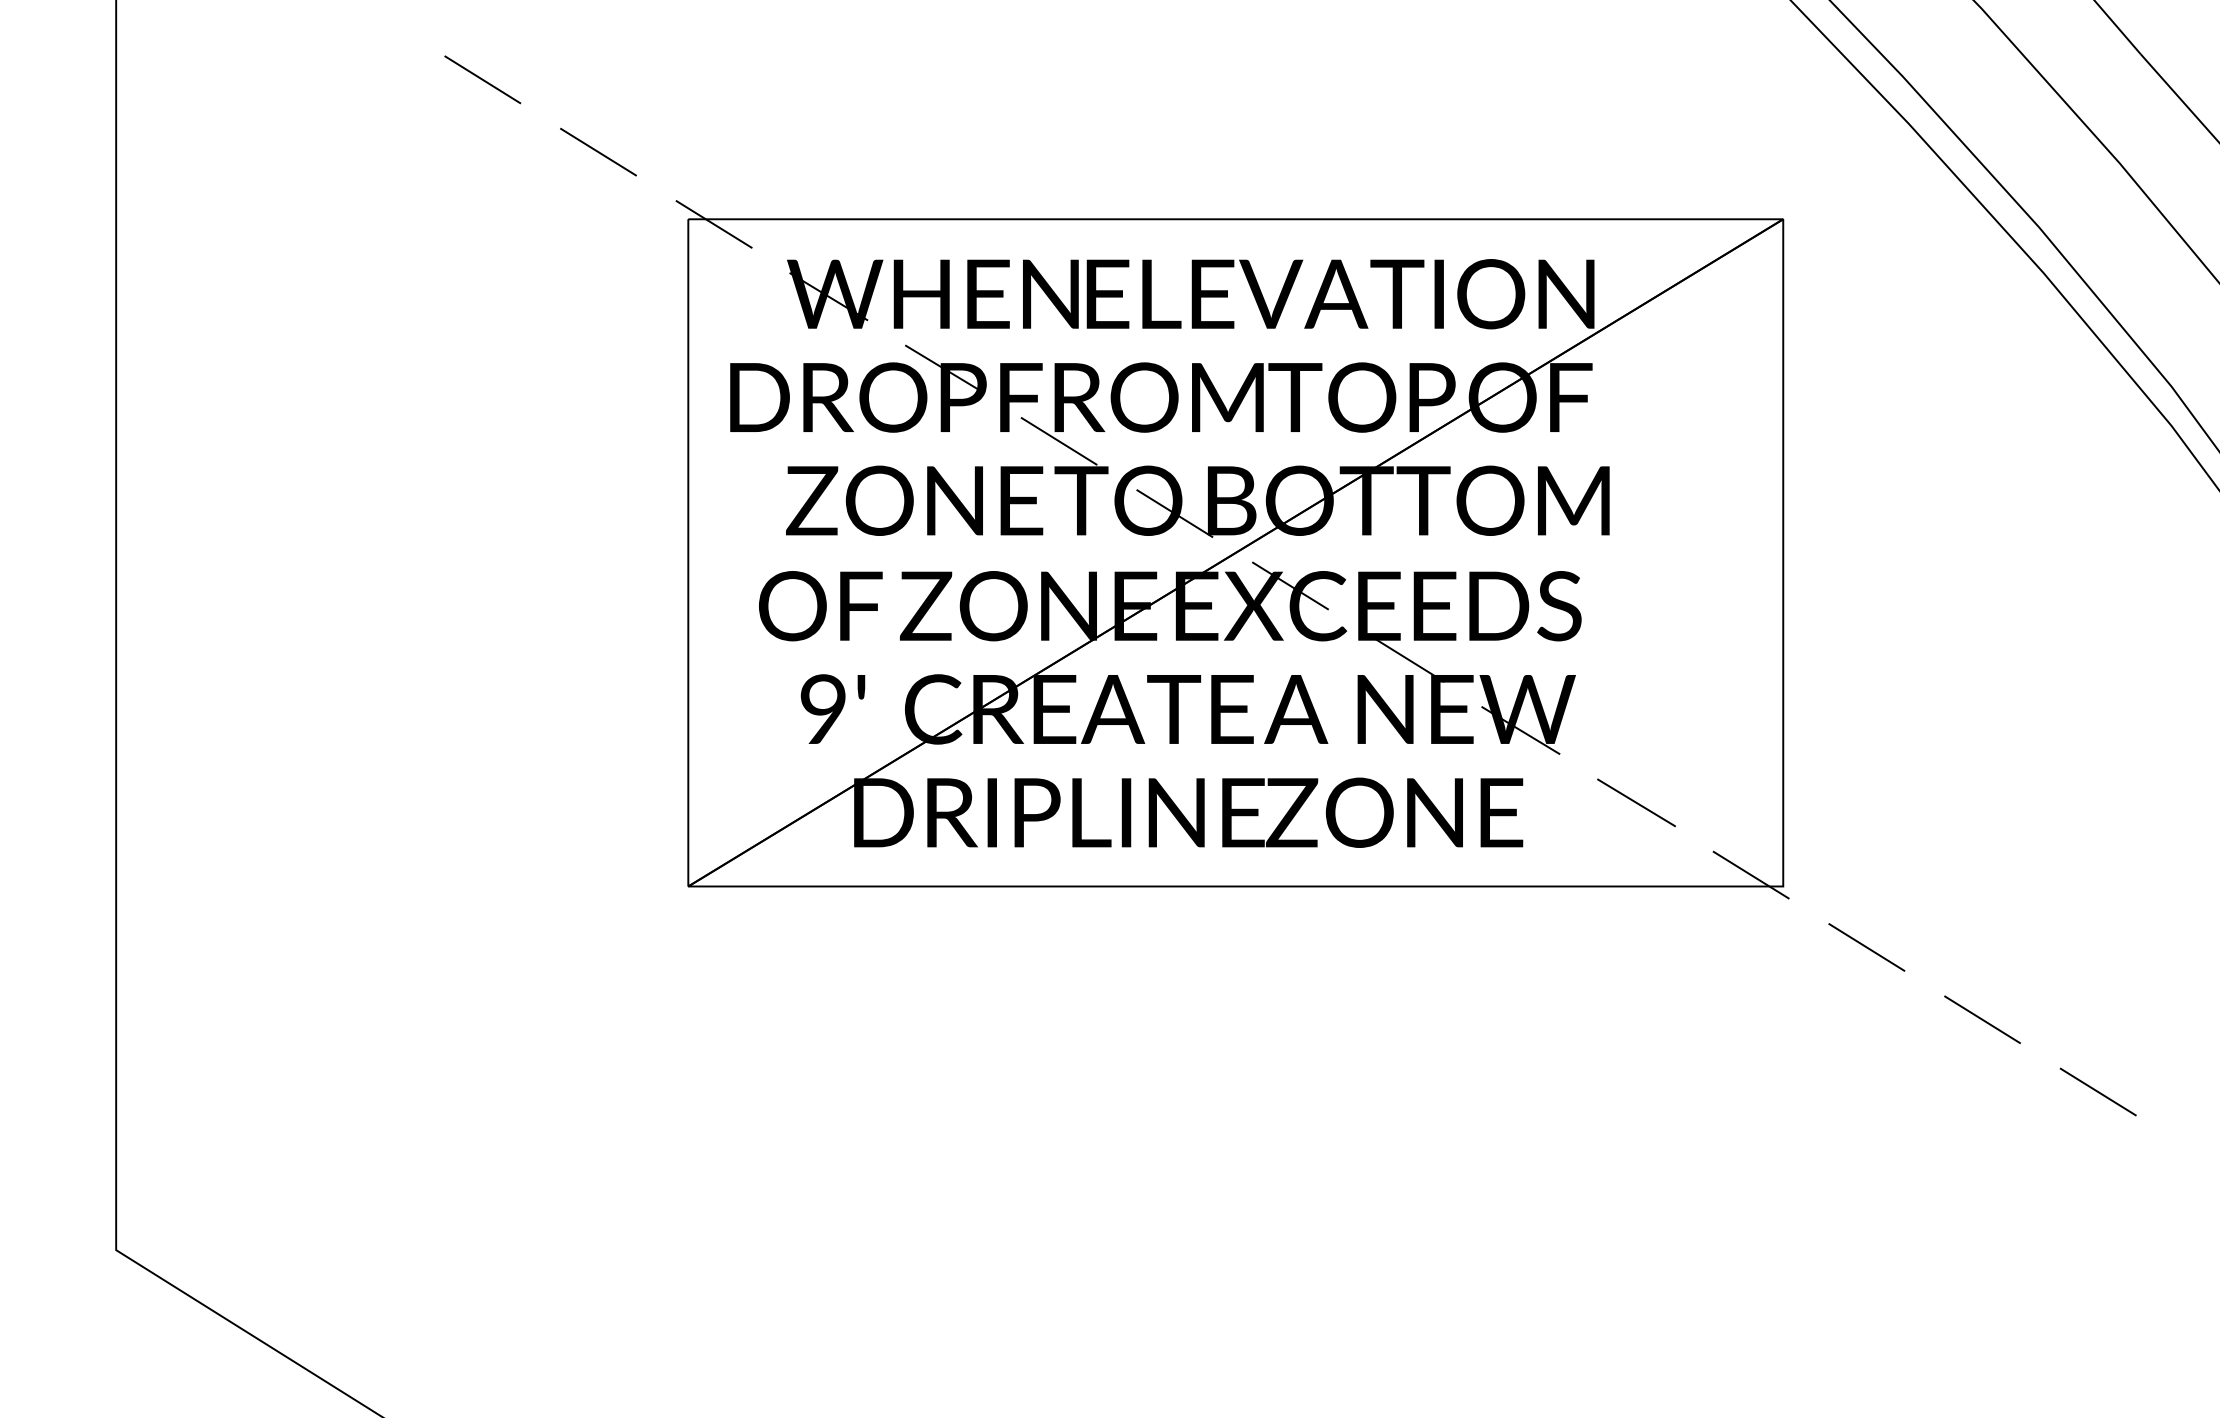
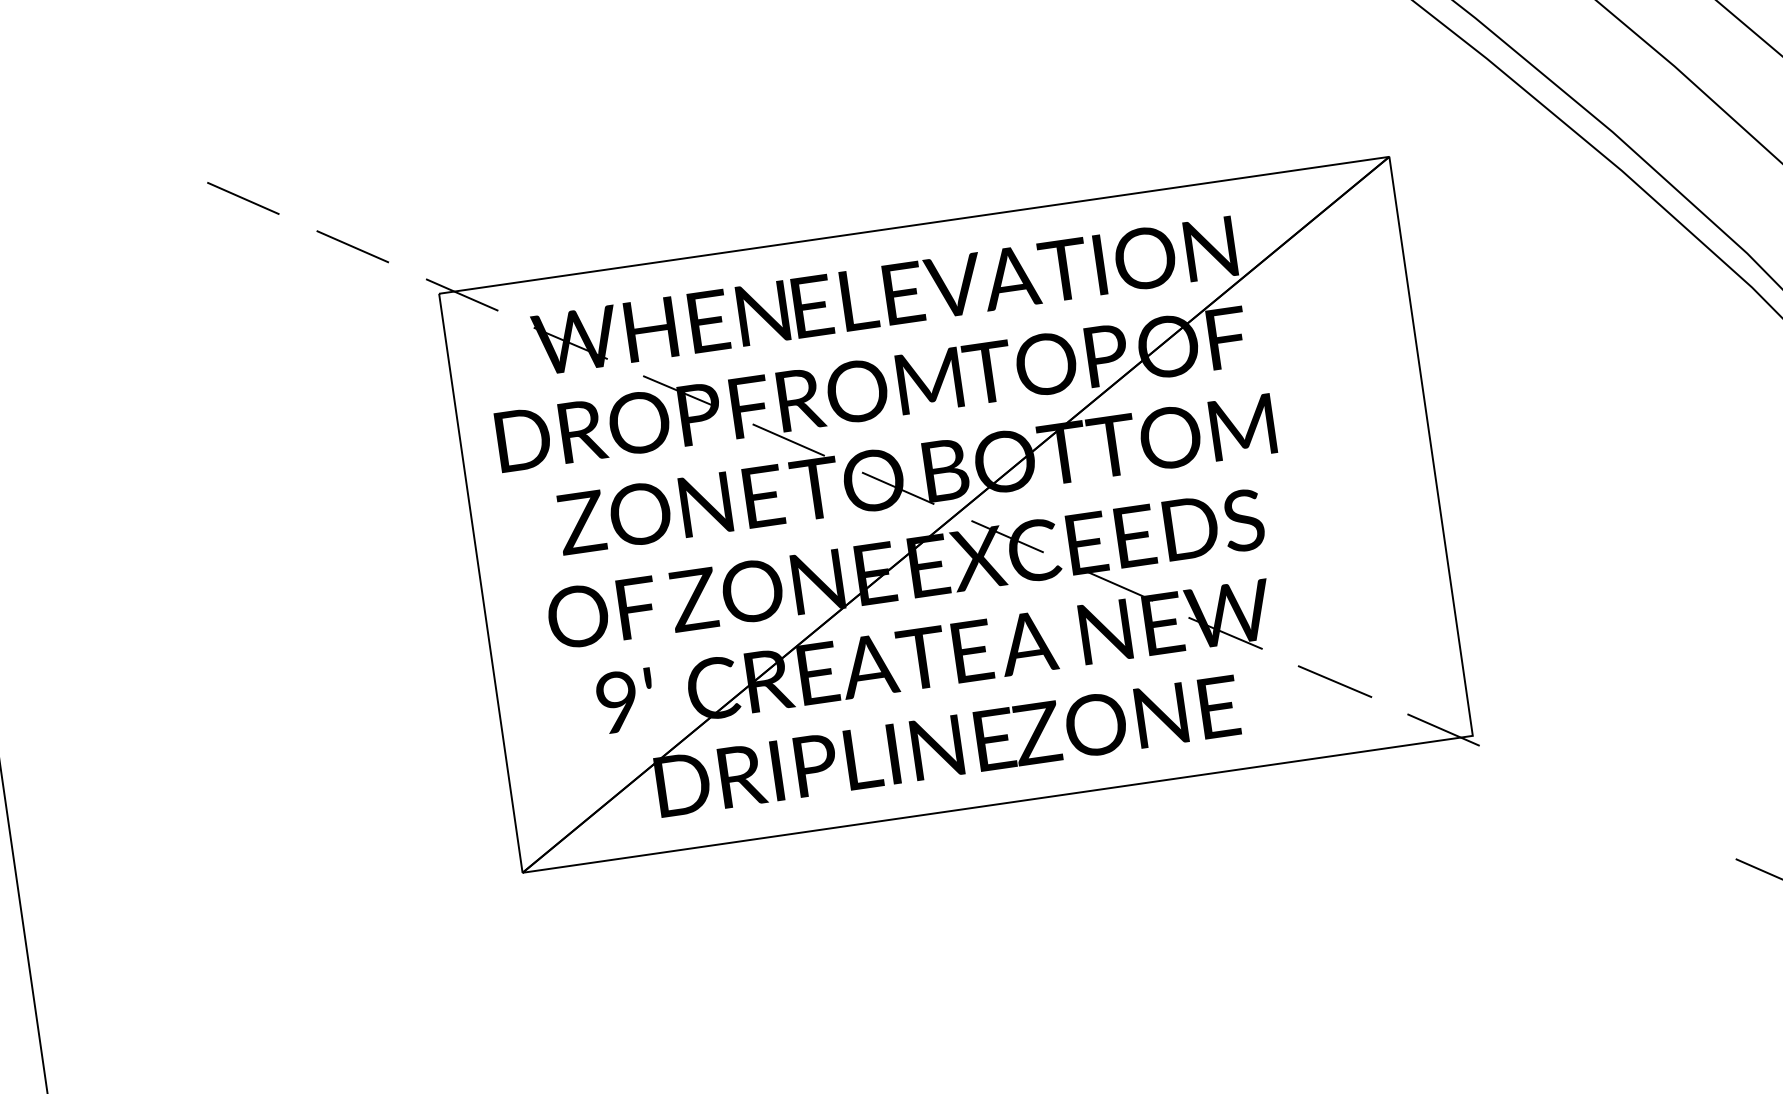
line: (1866, 947) -> (1552, 778), removed
line: (1982, 1019) -> (1662, 826), removed

